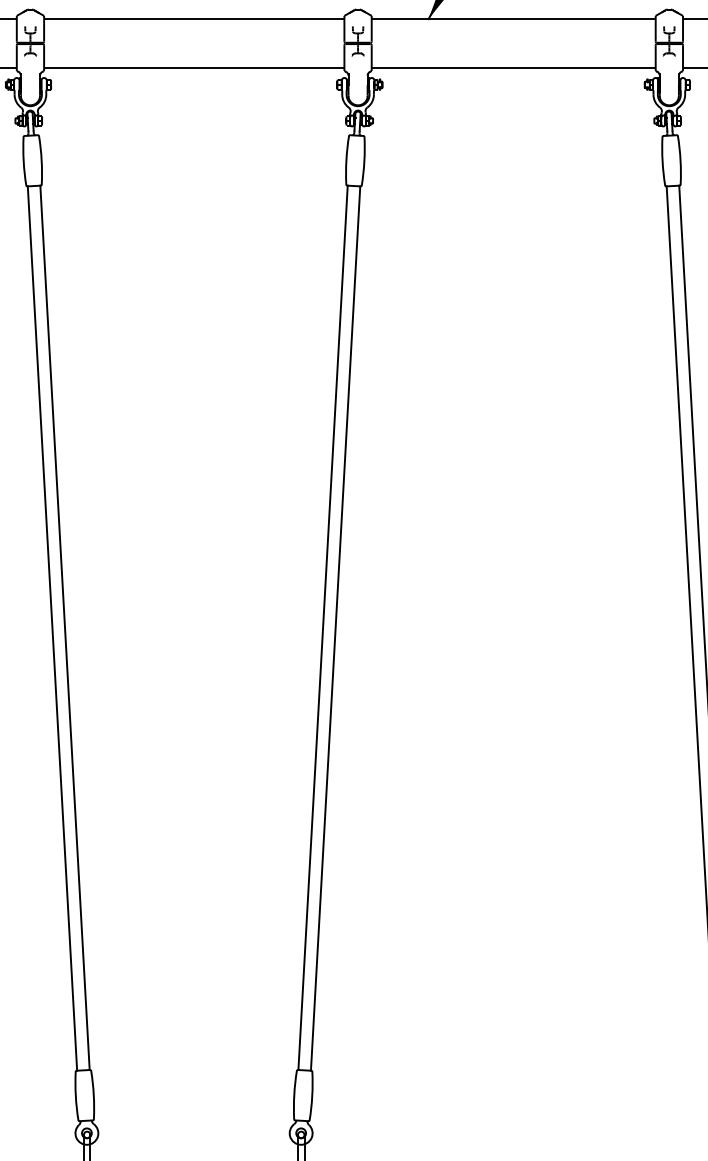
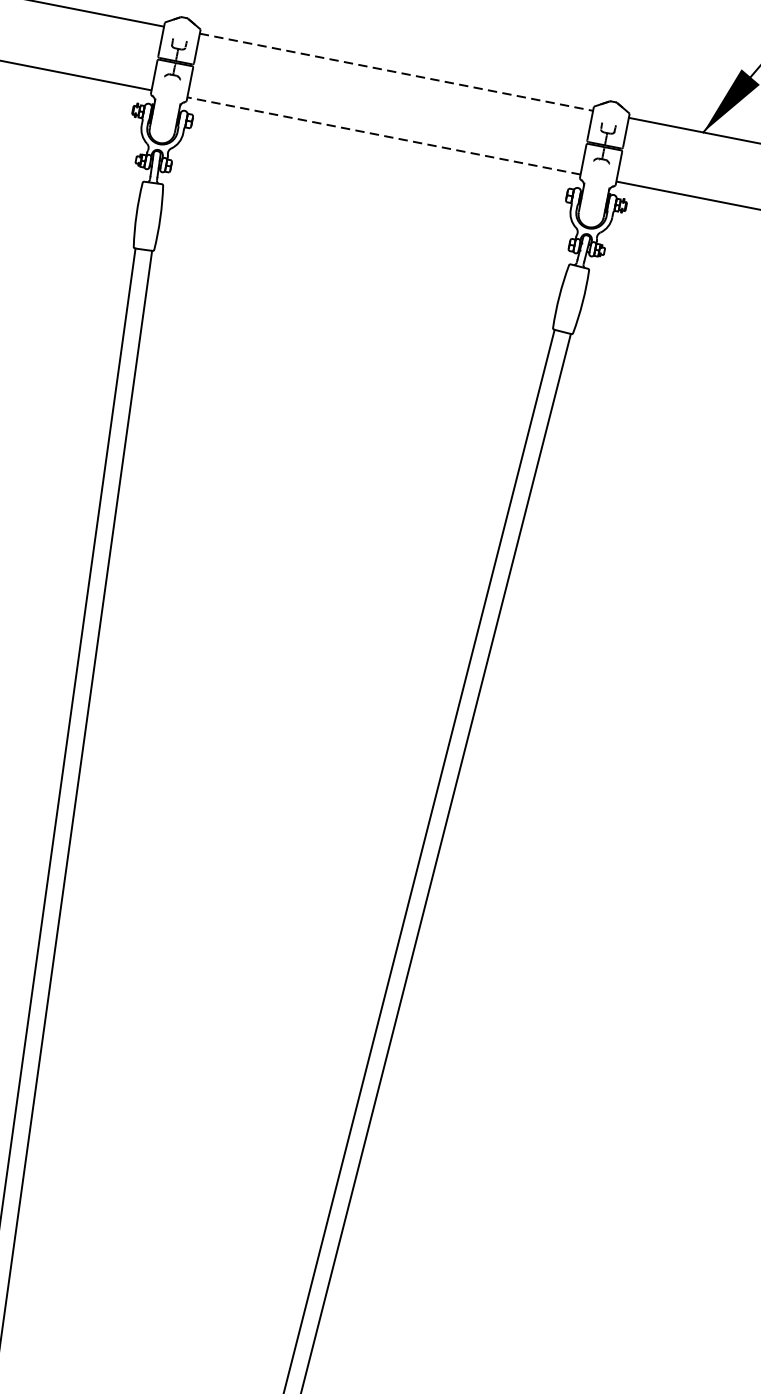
line: (194, 19) -> (396, 72), solid -> dashed
line: (193, 67) -> (383, 135), solid -> dashed

